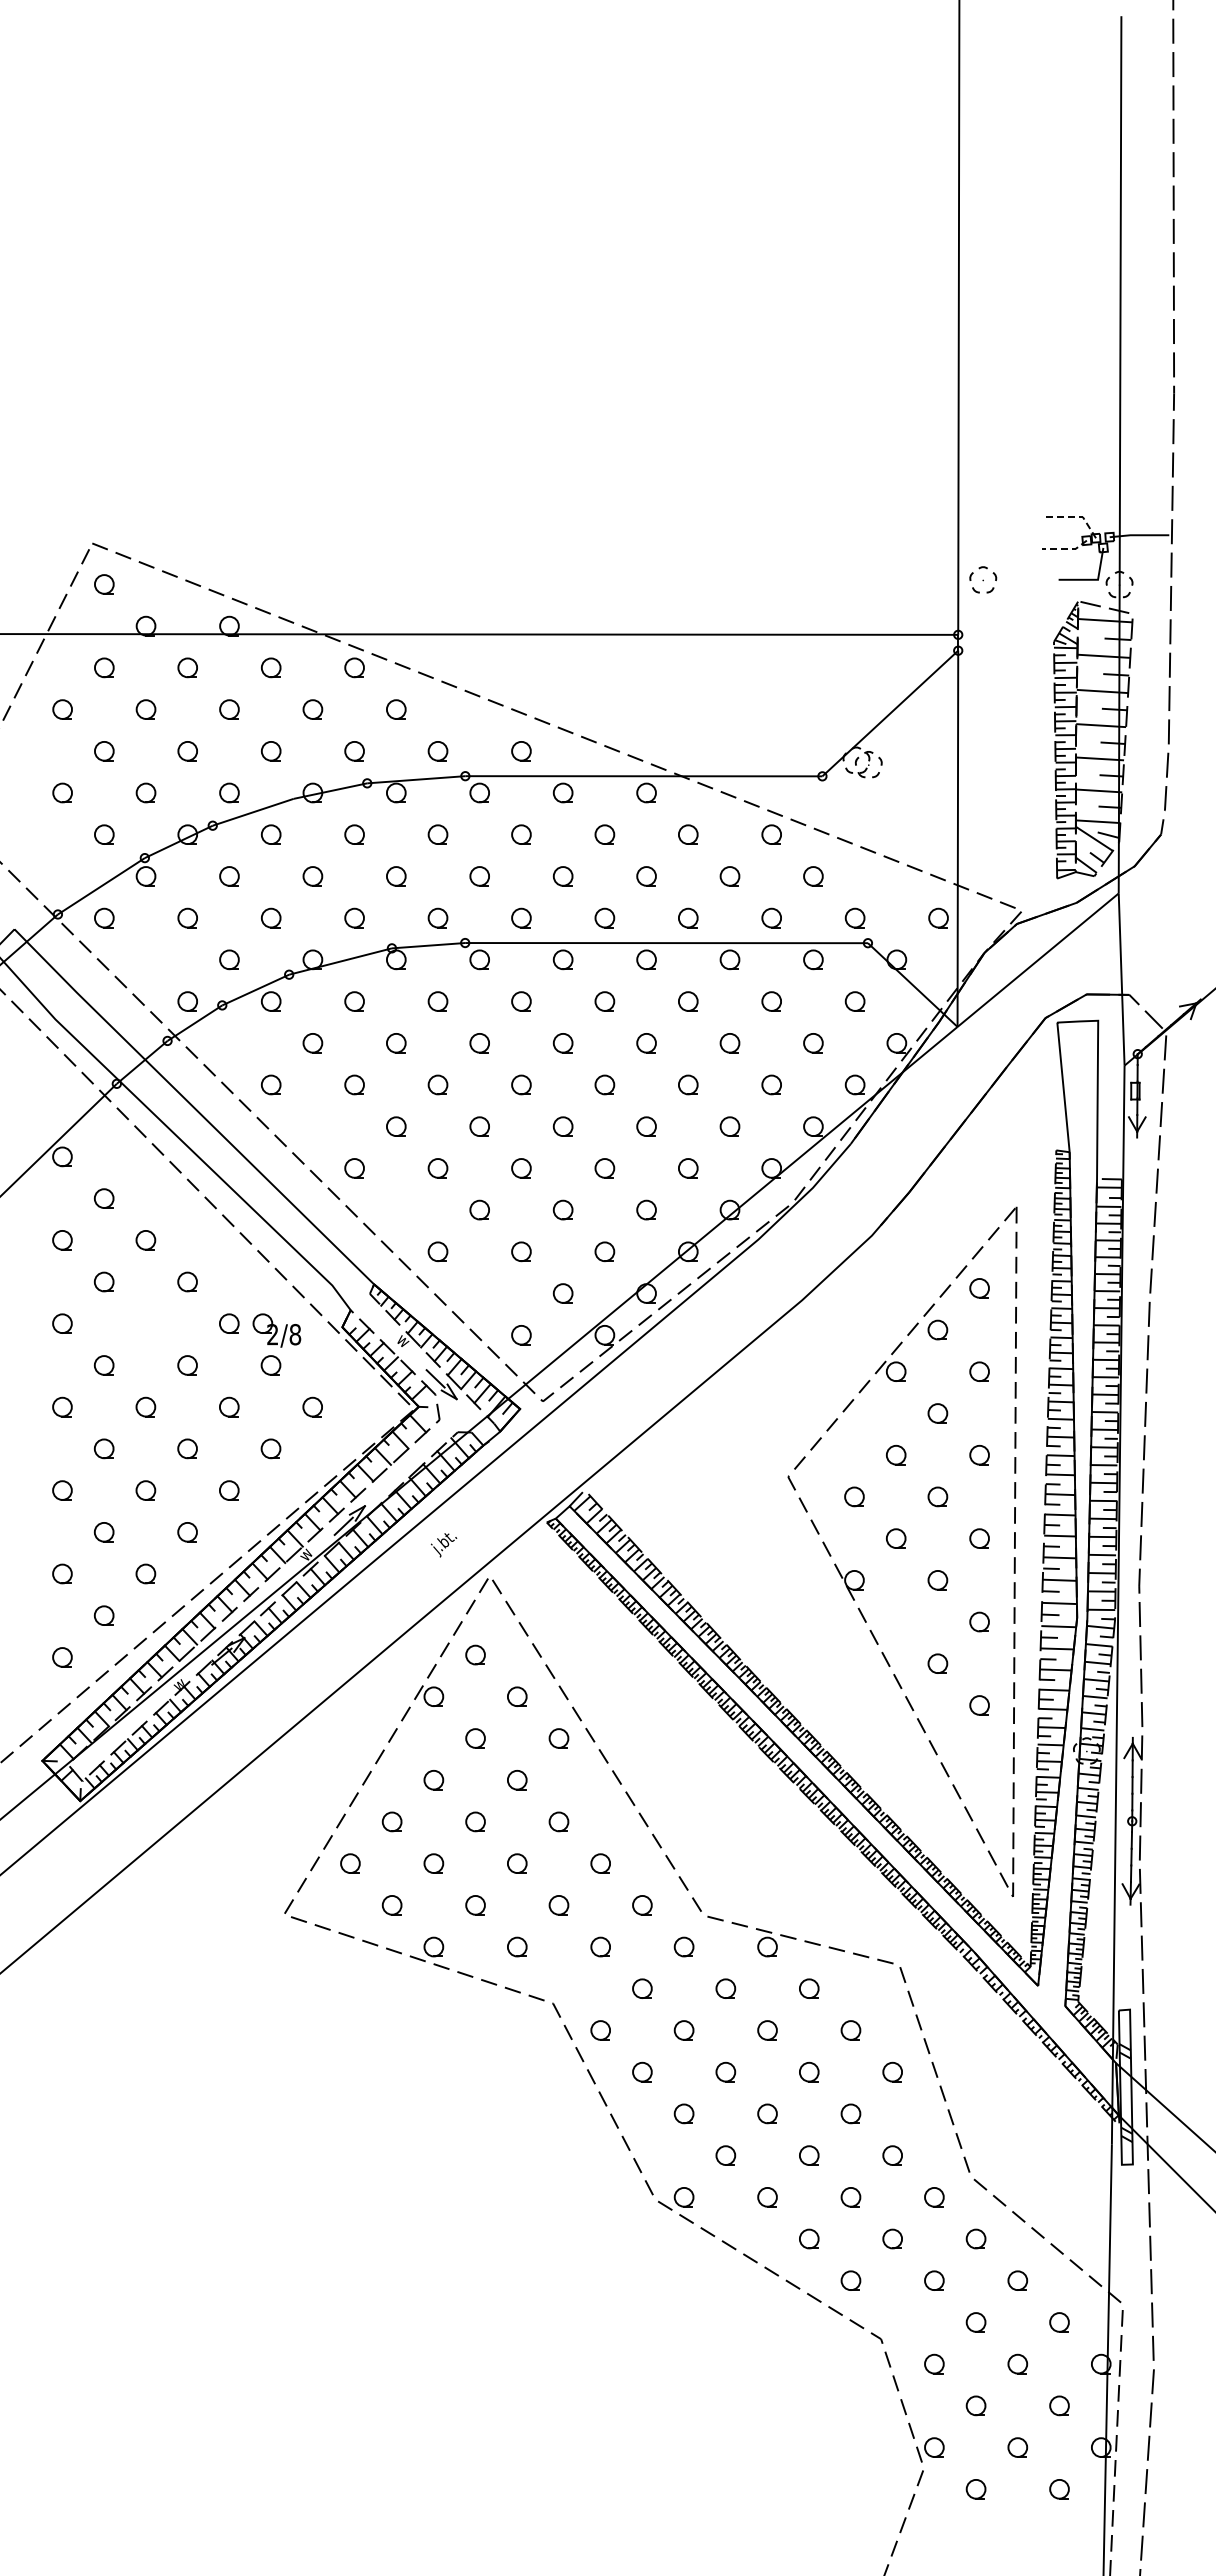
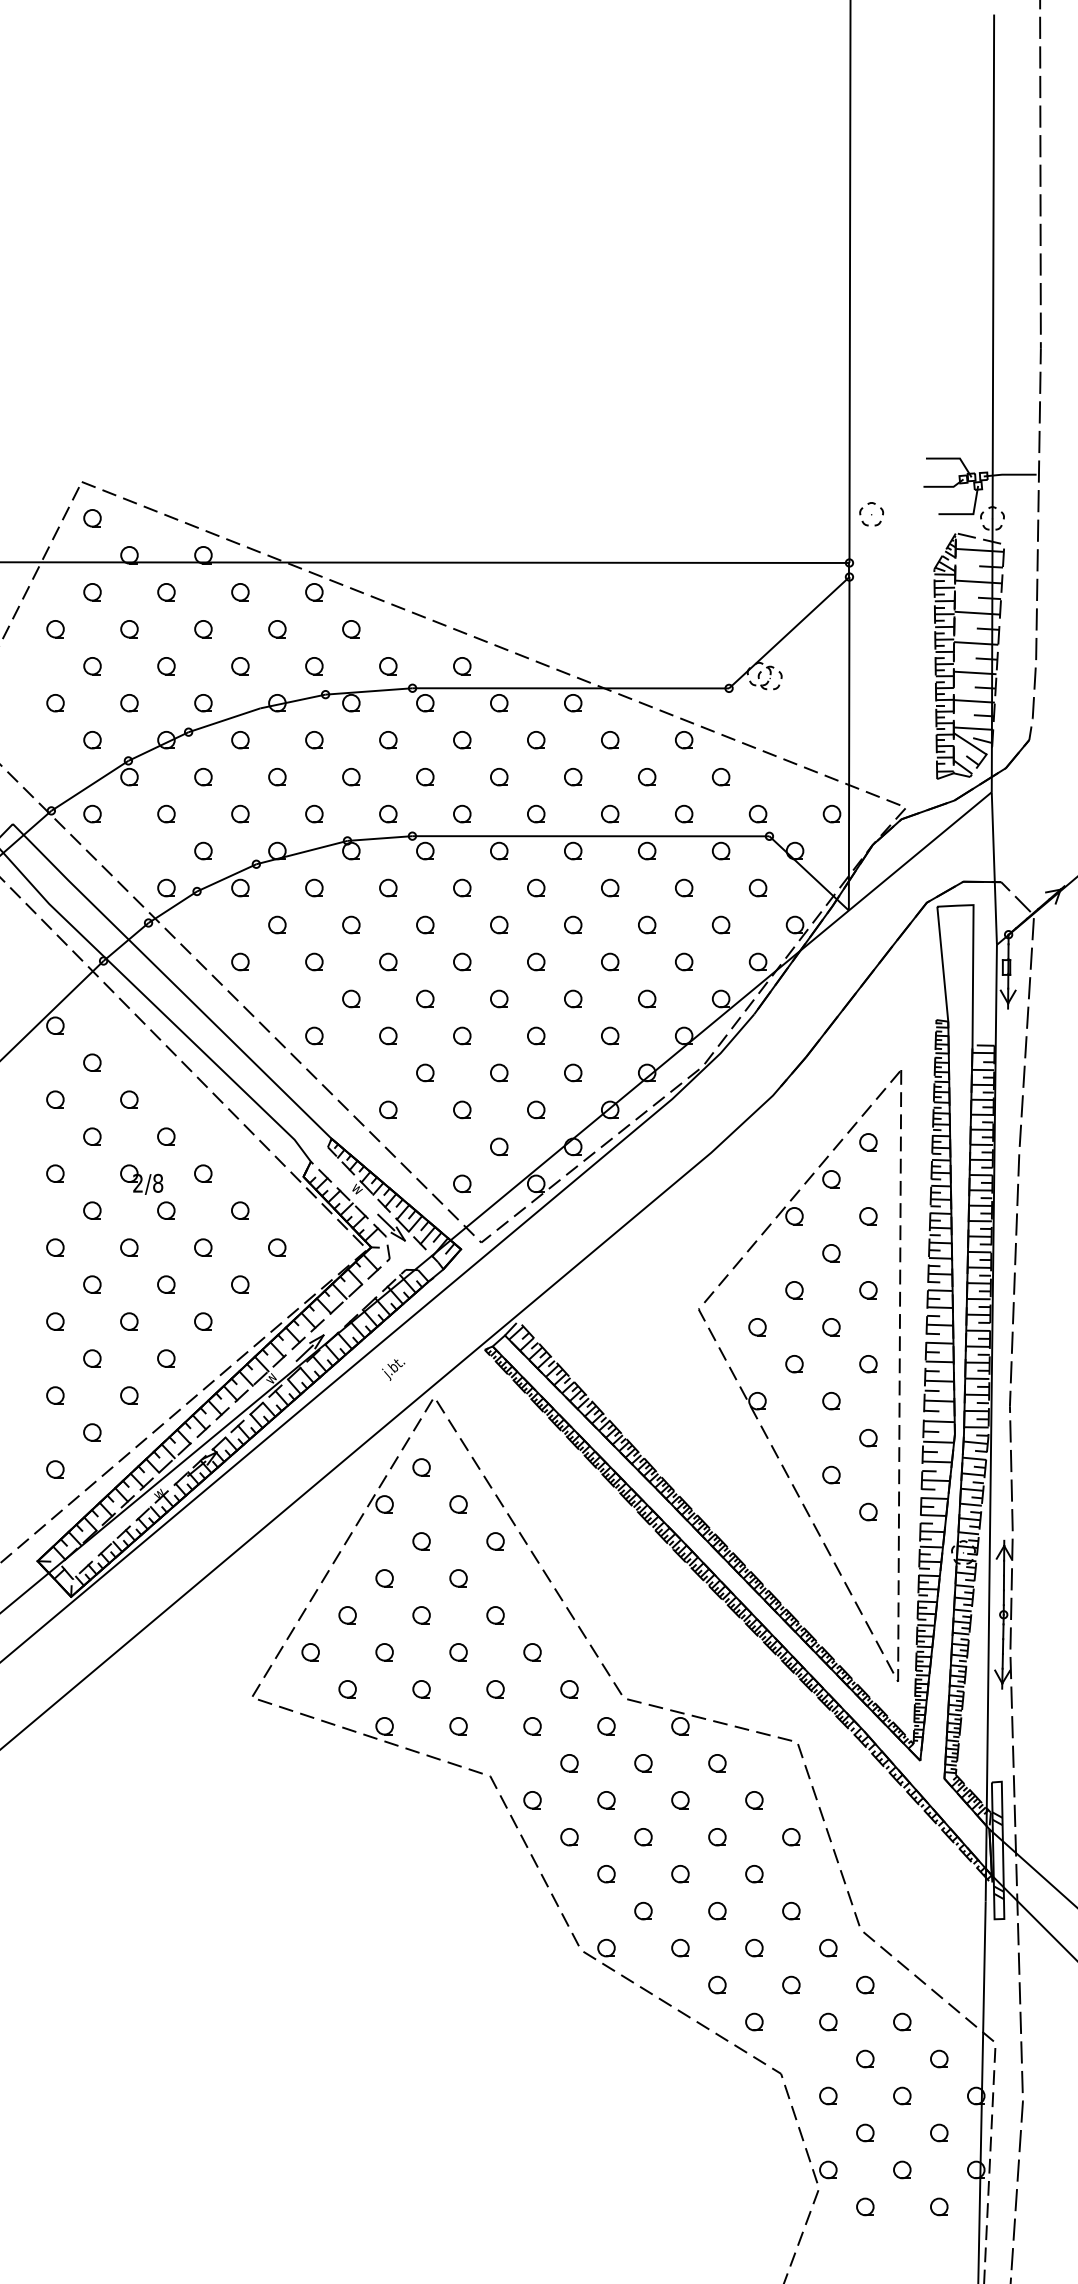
line: (1075, 517) -> (953, 458), dashed -> solid
line: (1065, 548) -> (944, 486), dashed -> solid
part: (276, 1330) -> (141, 1179), moved

